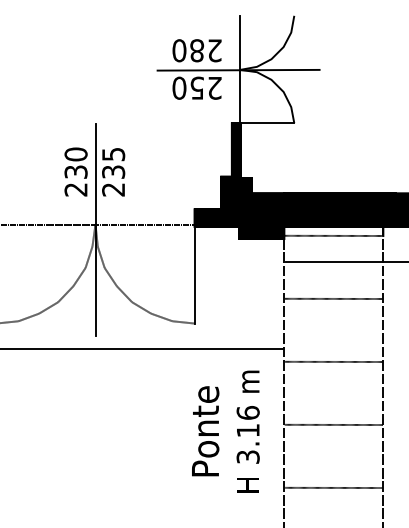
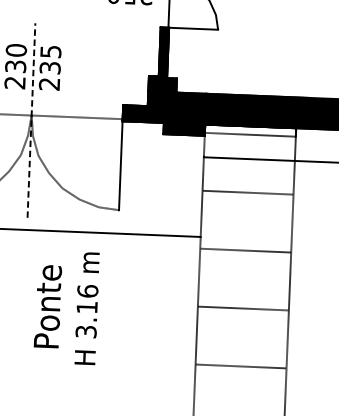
line: (95, 230) -> (31, 121), solid -> dashed
text: (225, 431) -> (66, 307), moved

